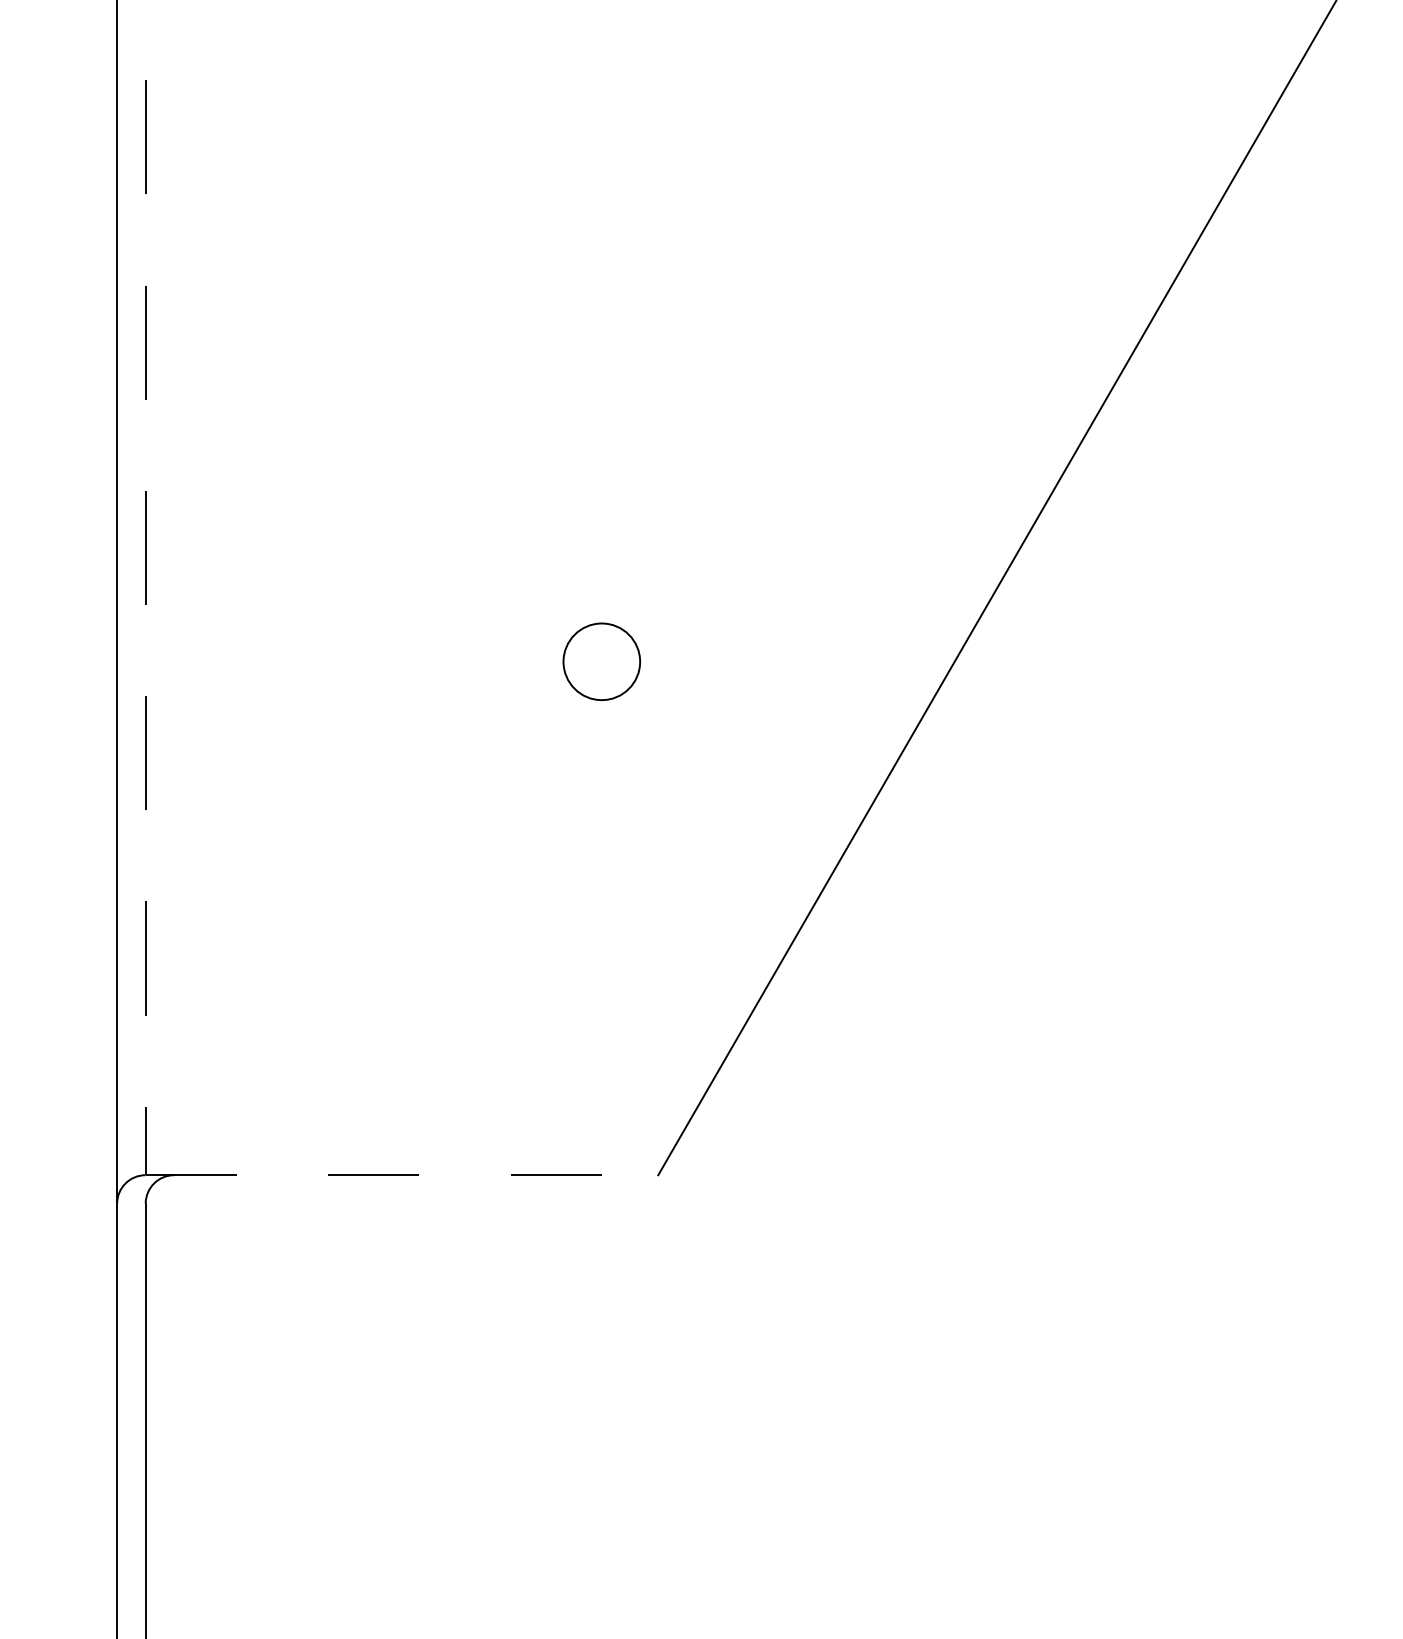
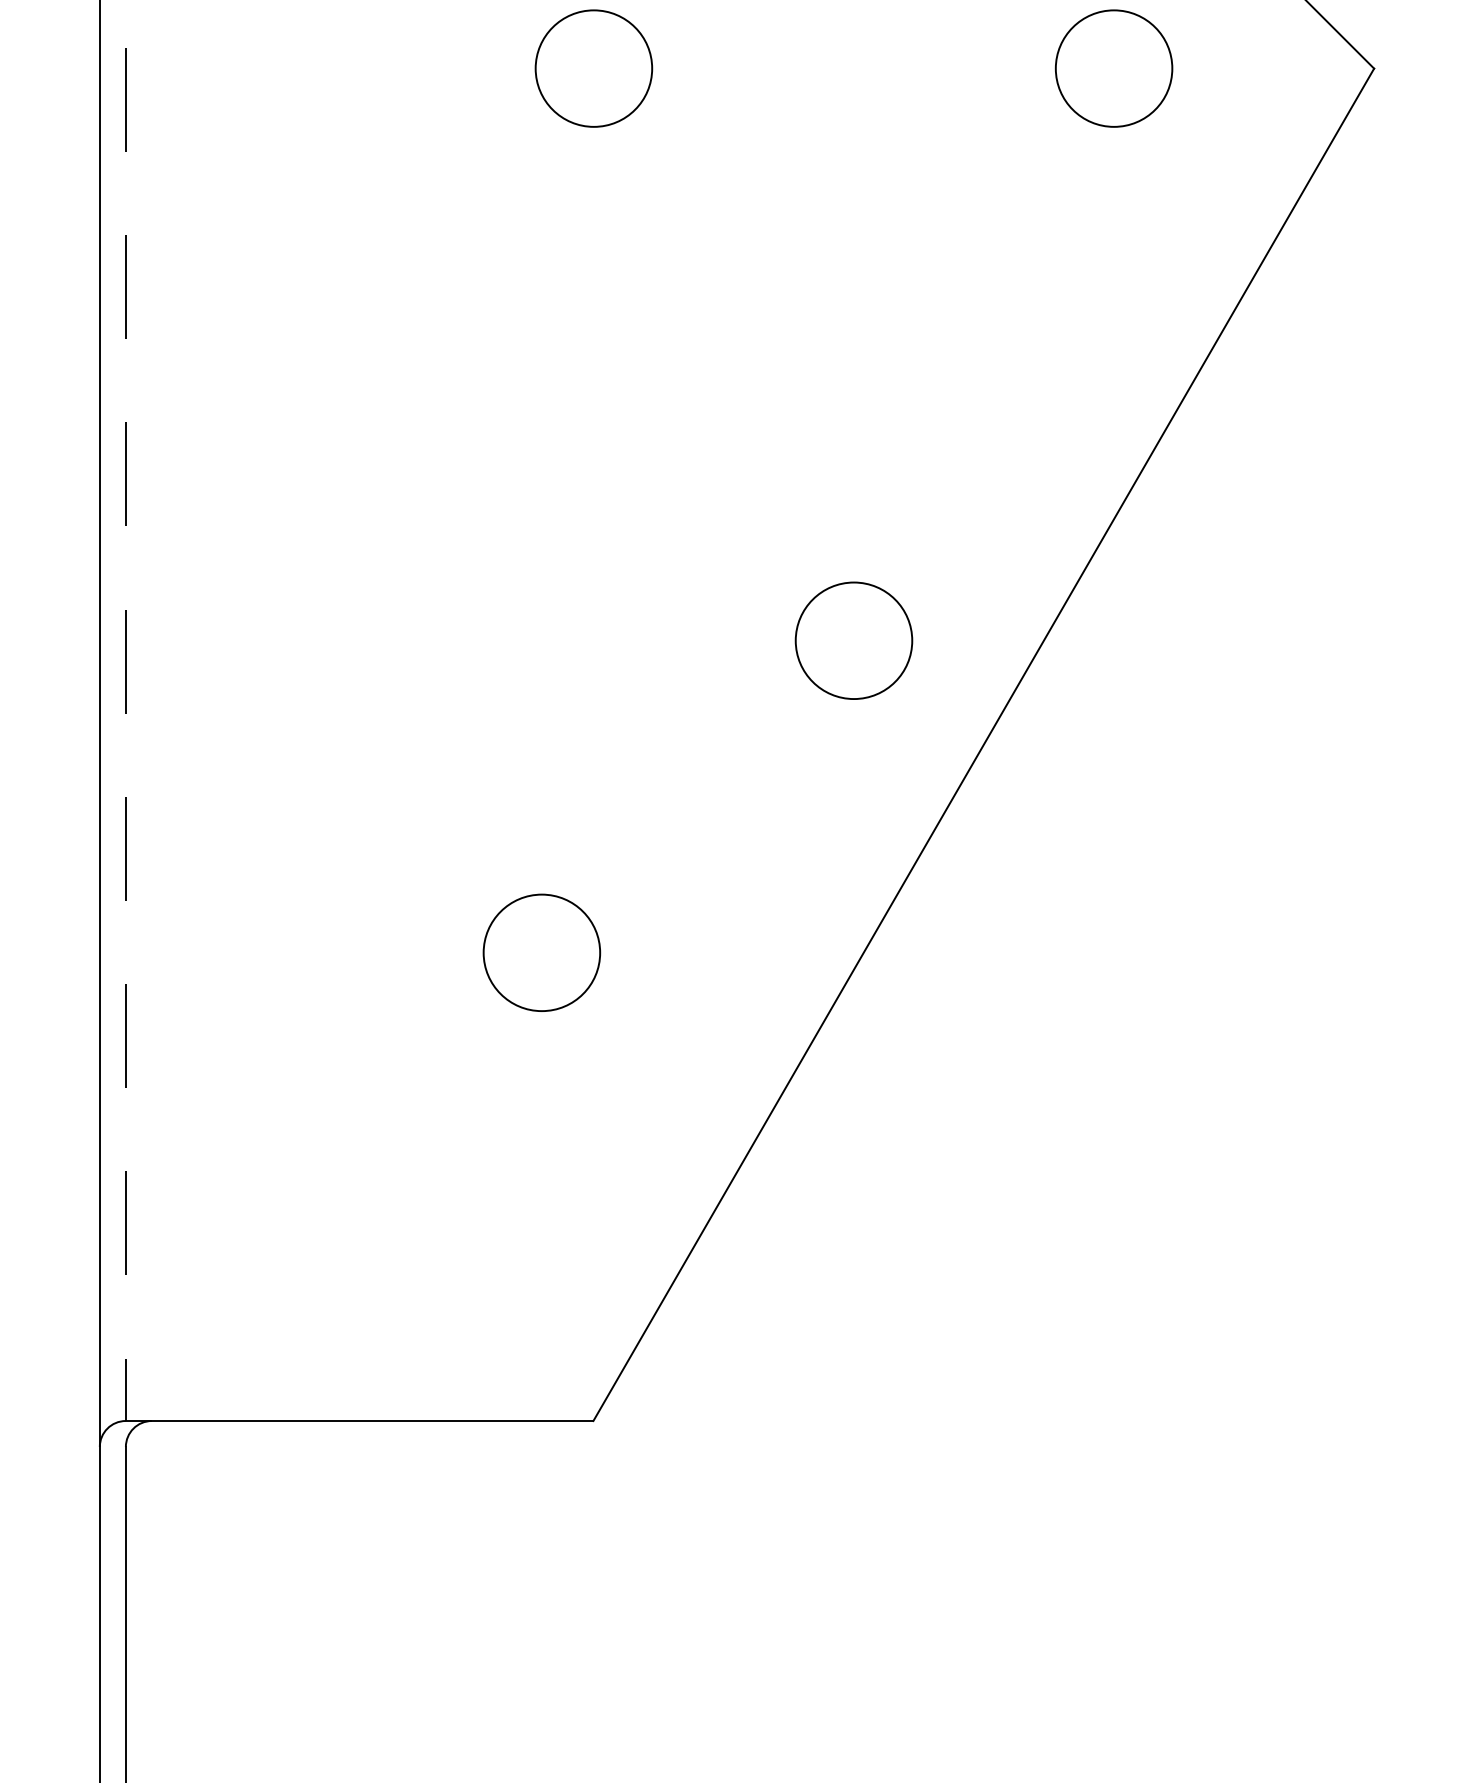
circle: (943, 319) -> (853, 640), added
circle: (601, 661) -> (541, 952), size x1.67
line: (401, 1175) -> (359, 1421), dashed -> solid

